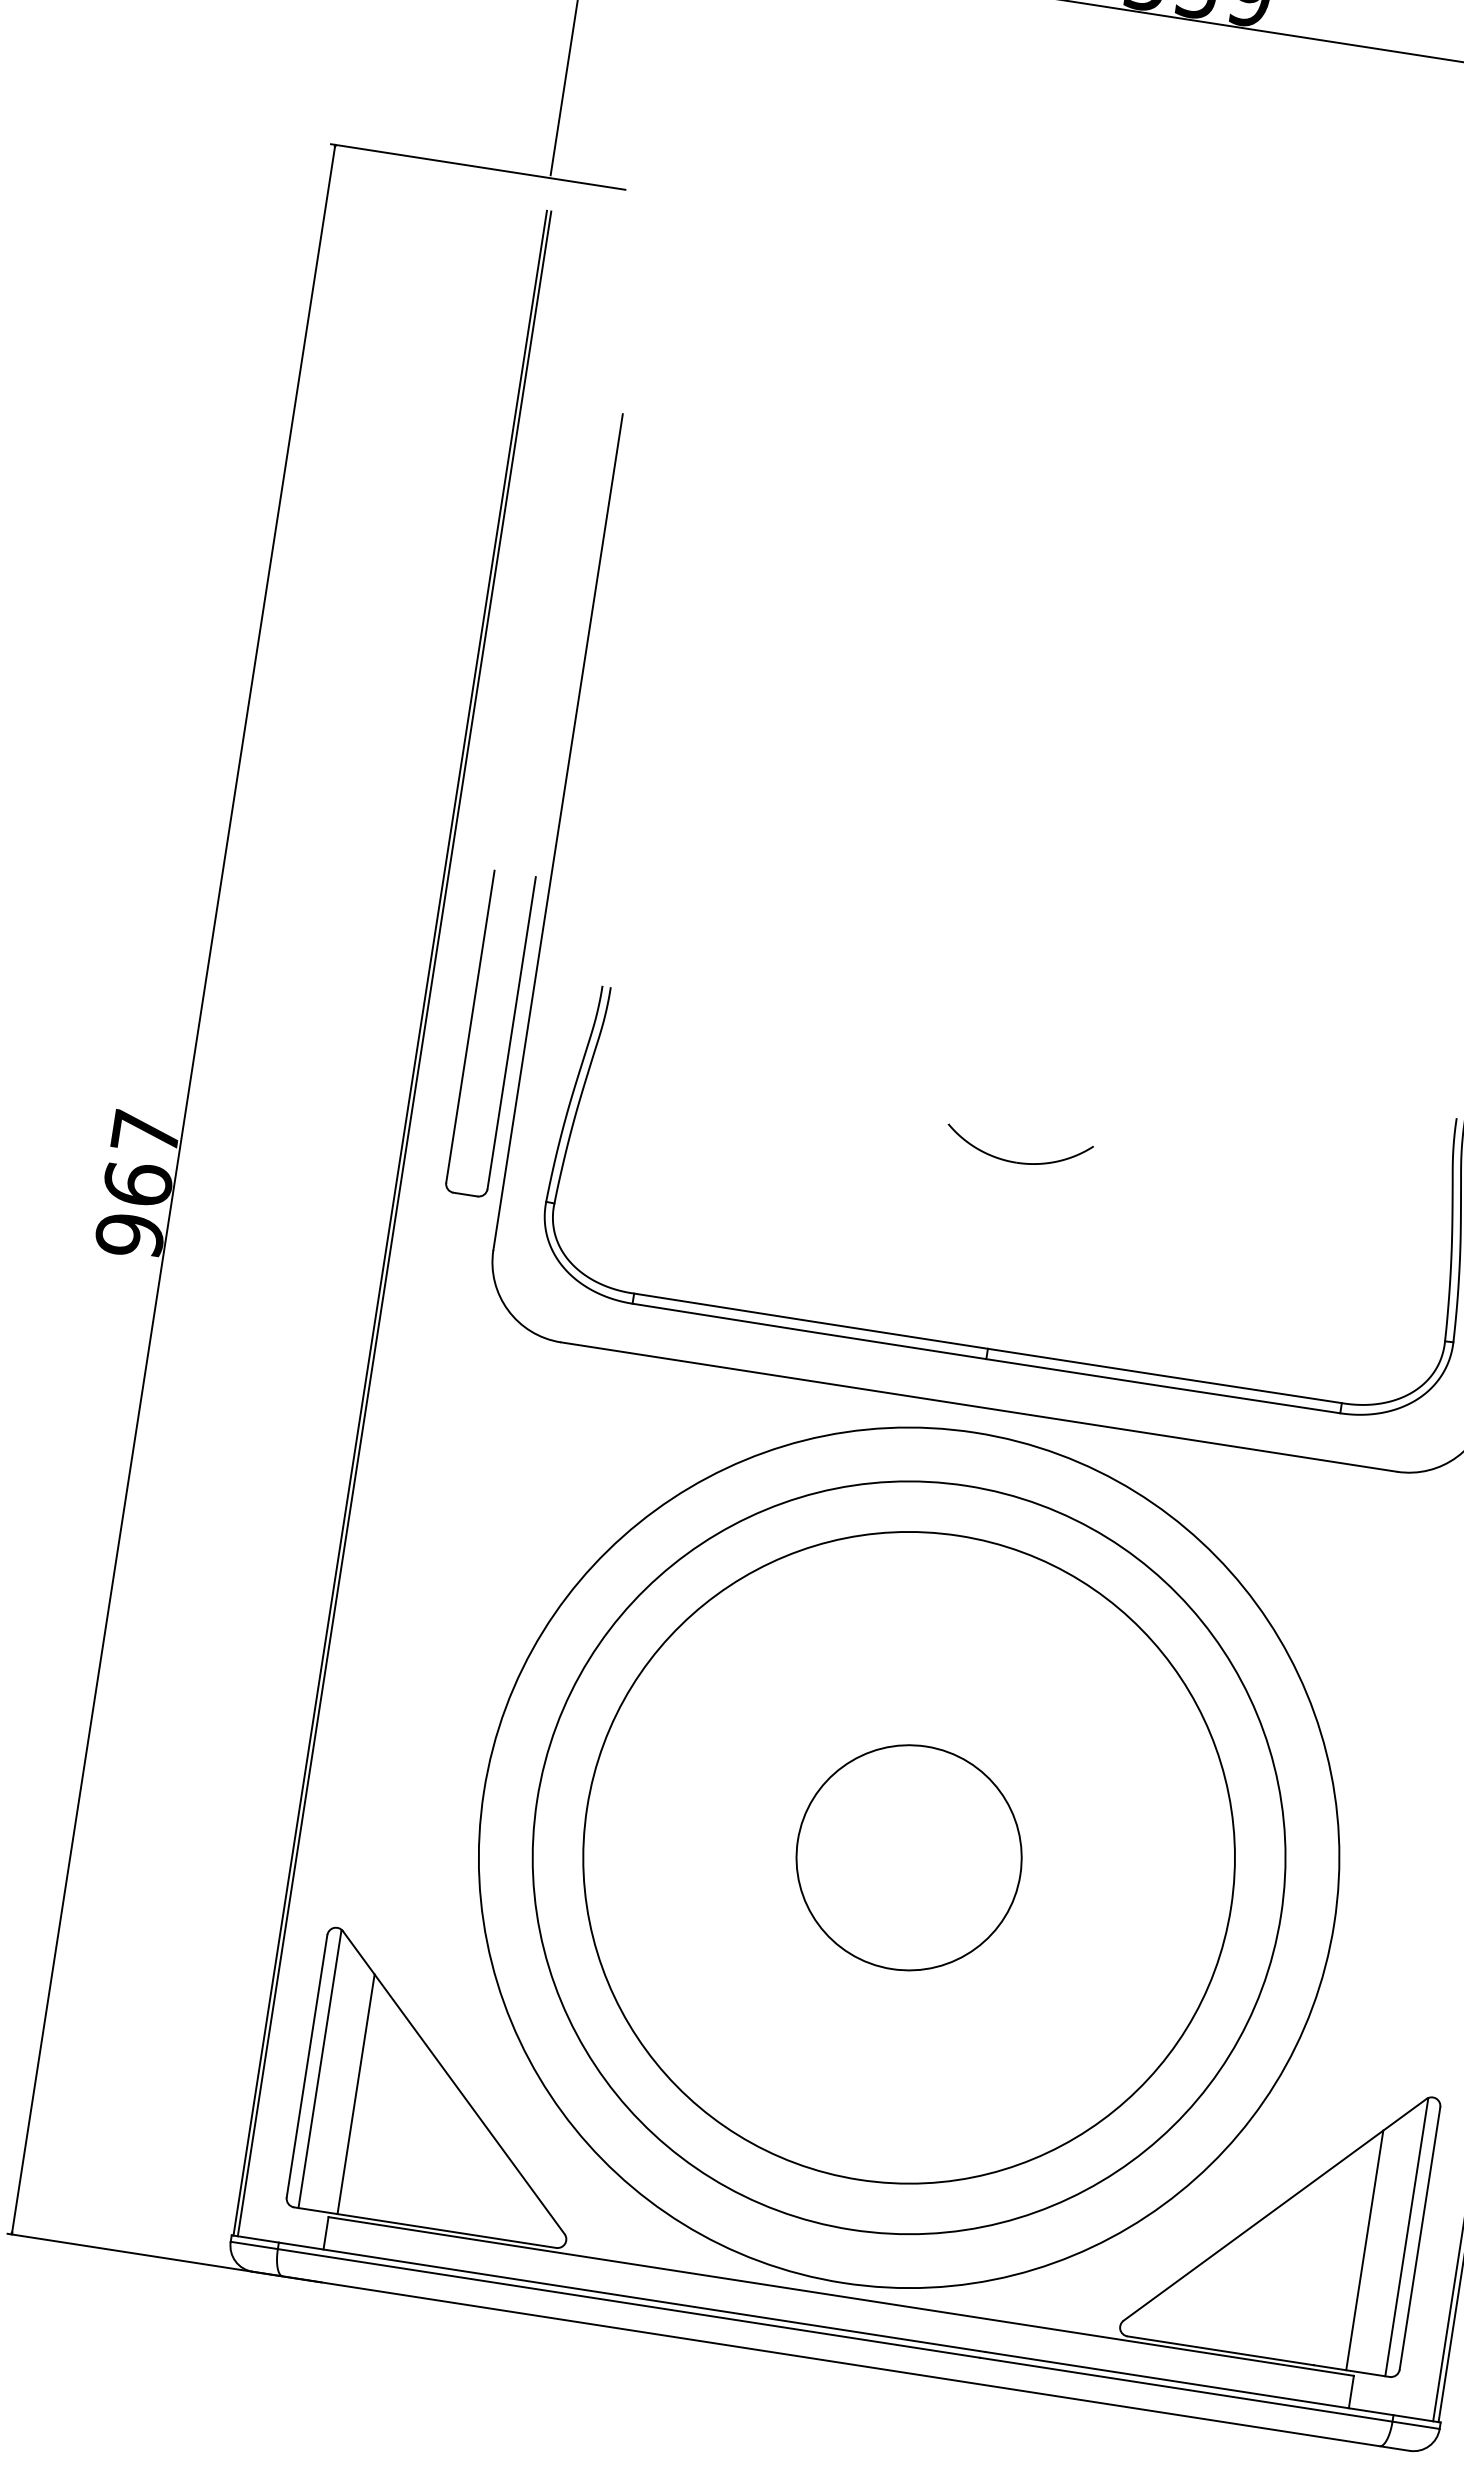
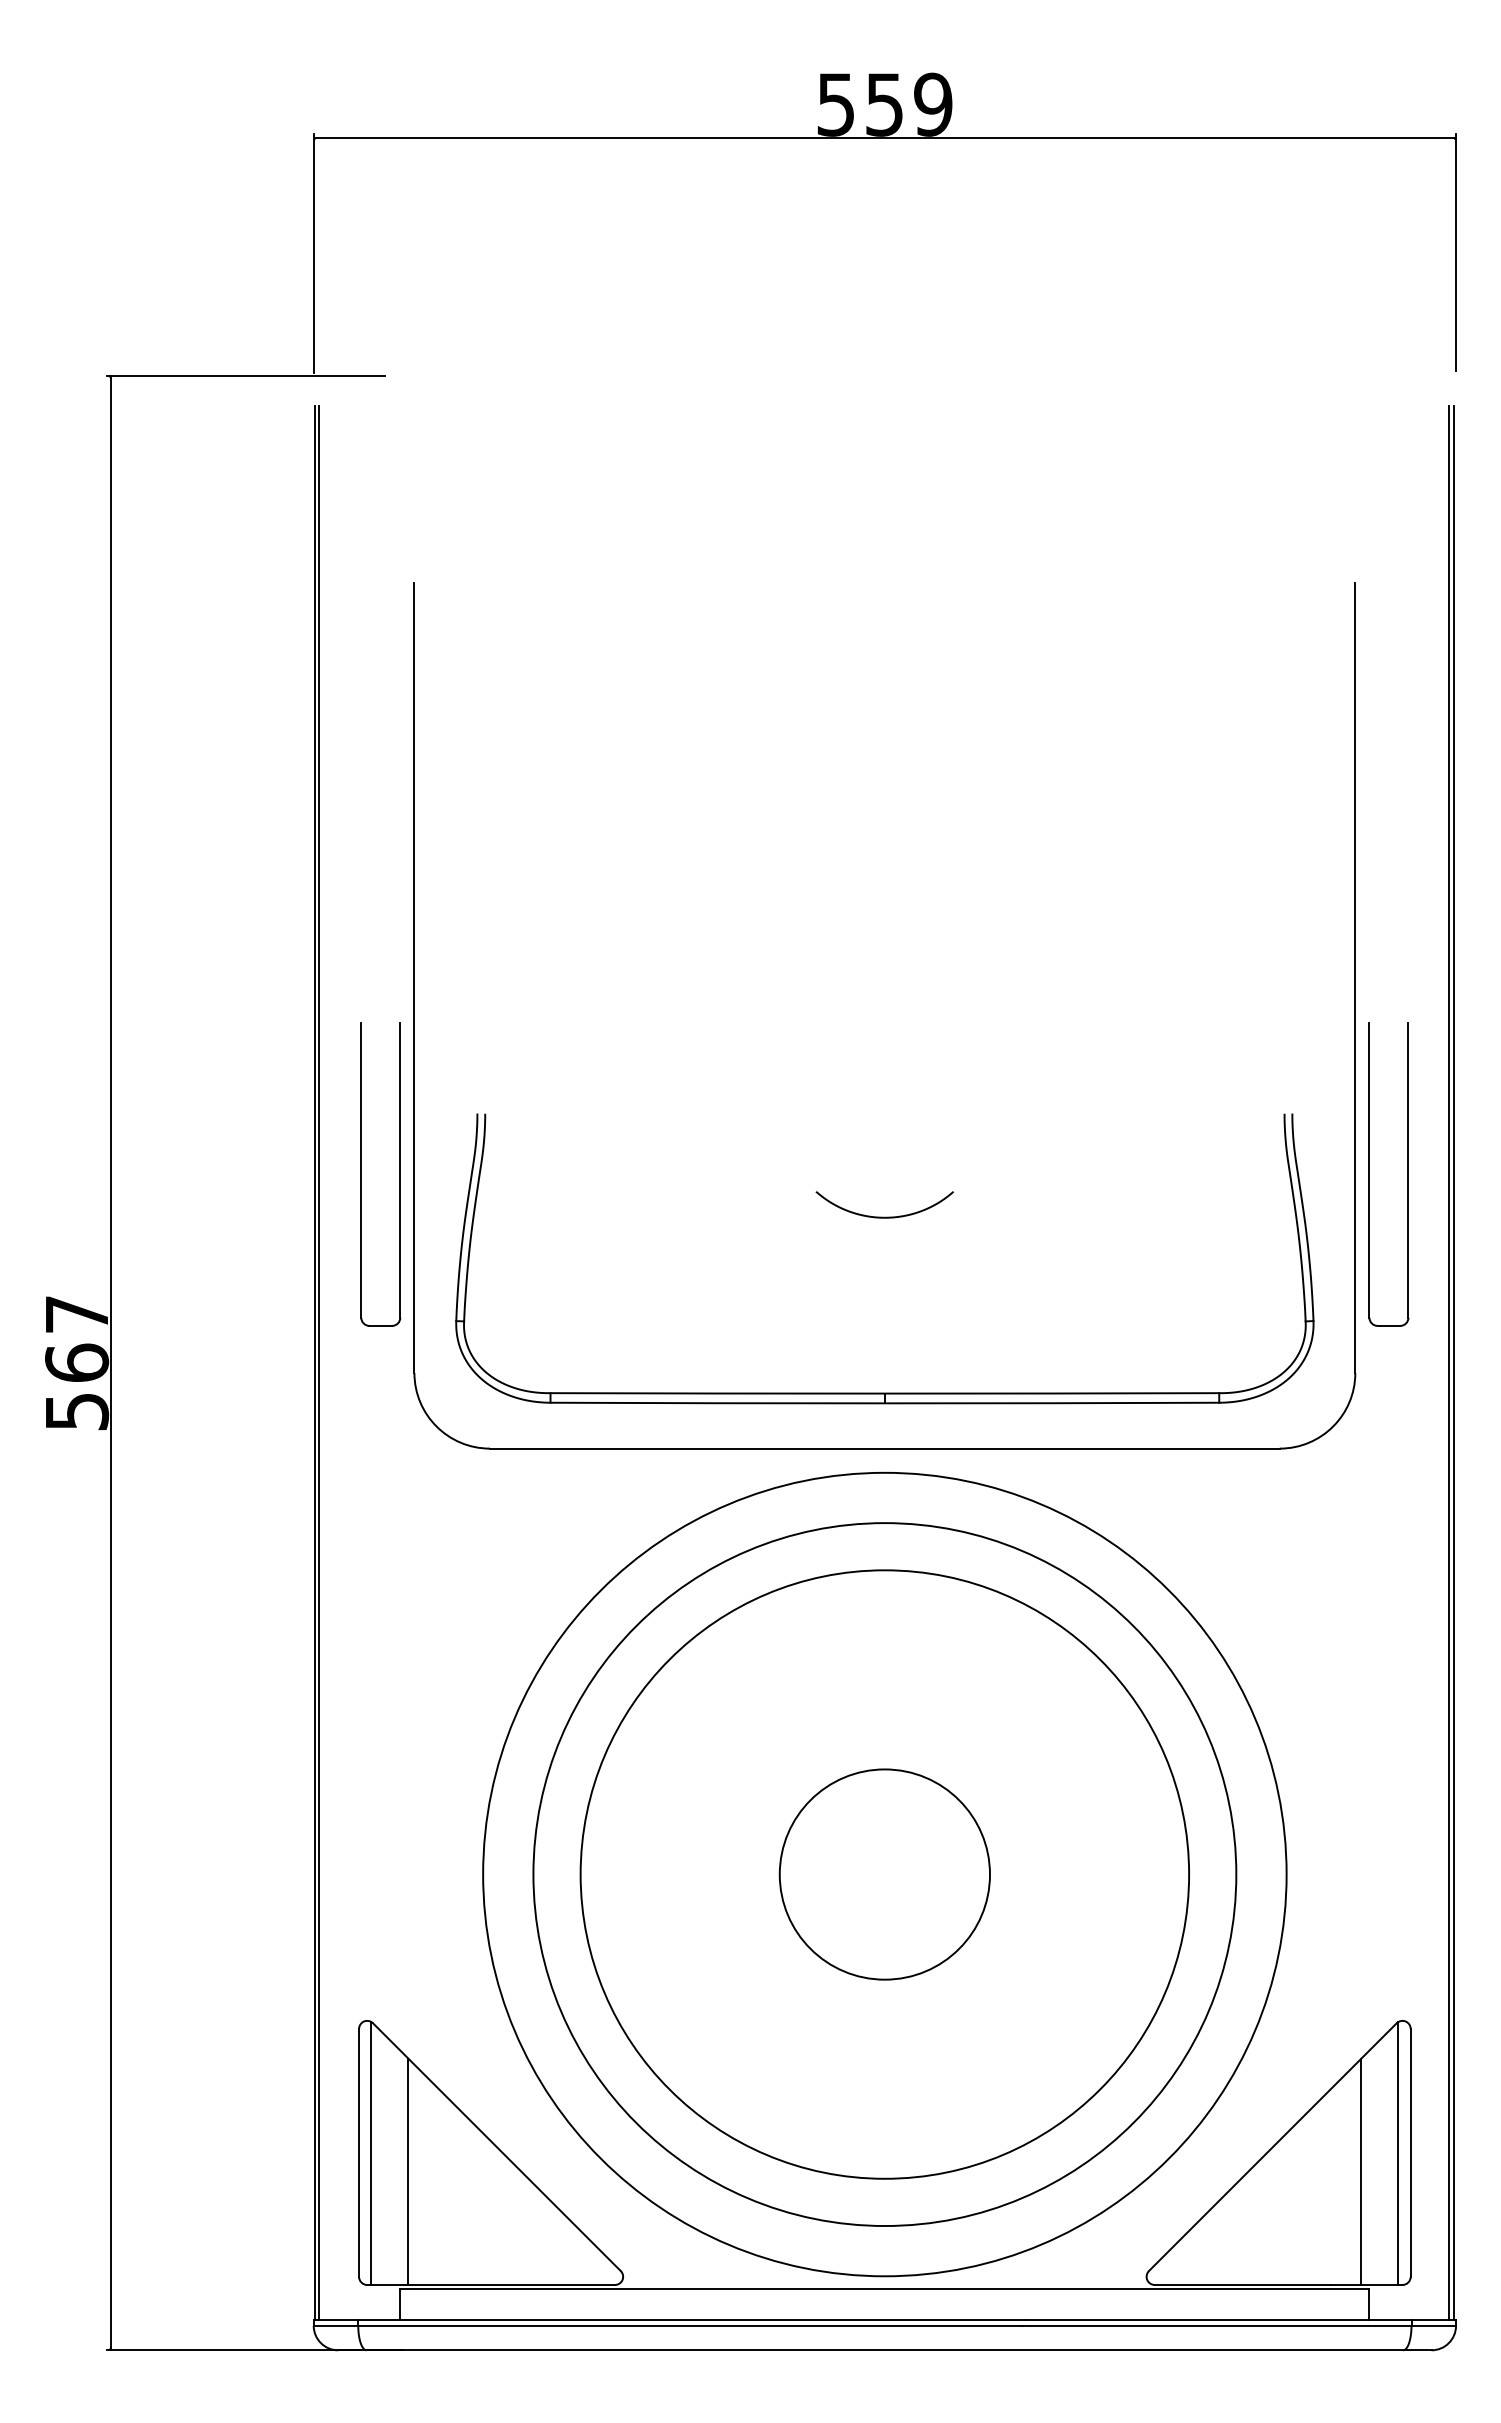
text: (129, 1235) -> (76, 1411), 967 -> 567

